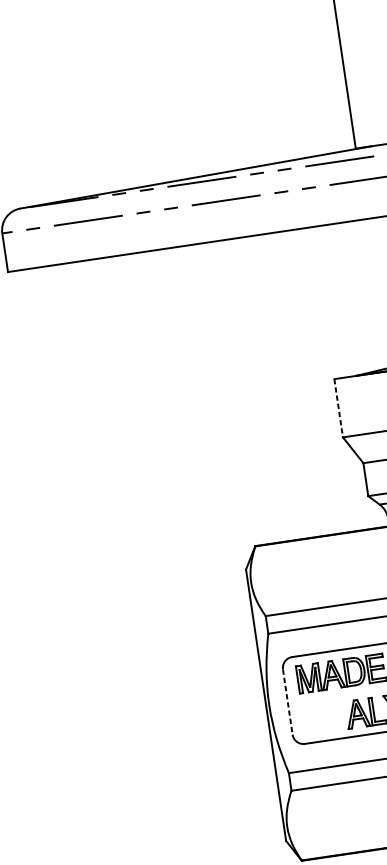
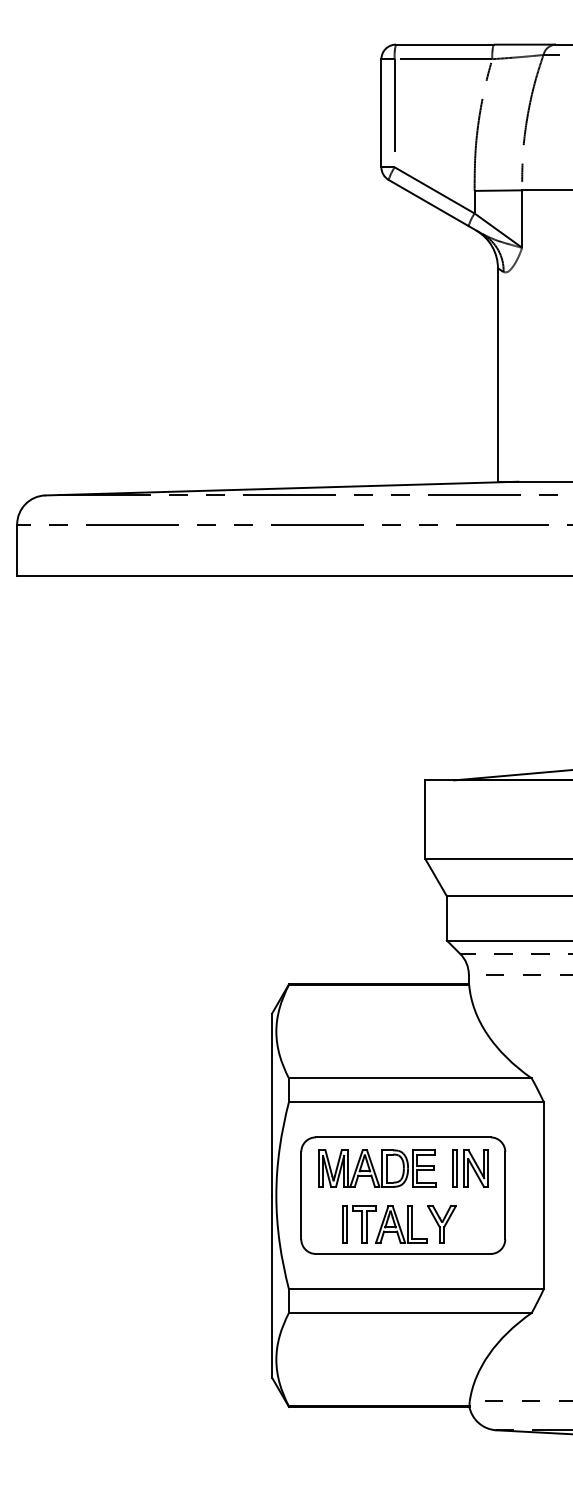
line: (339, 408) -> (425, 820), dashed -> solid
line: (287, 701) -> (301, 1195), dashed -> solid
part: (334, 717) -> (359, 1224), added

